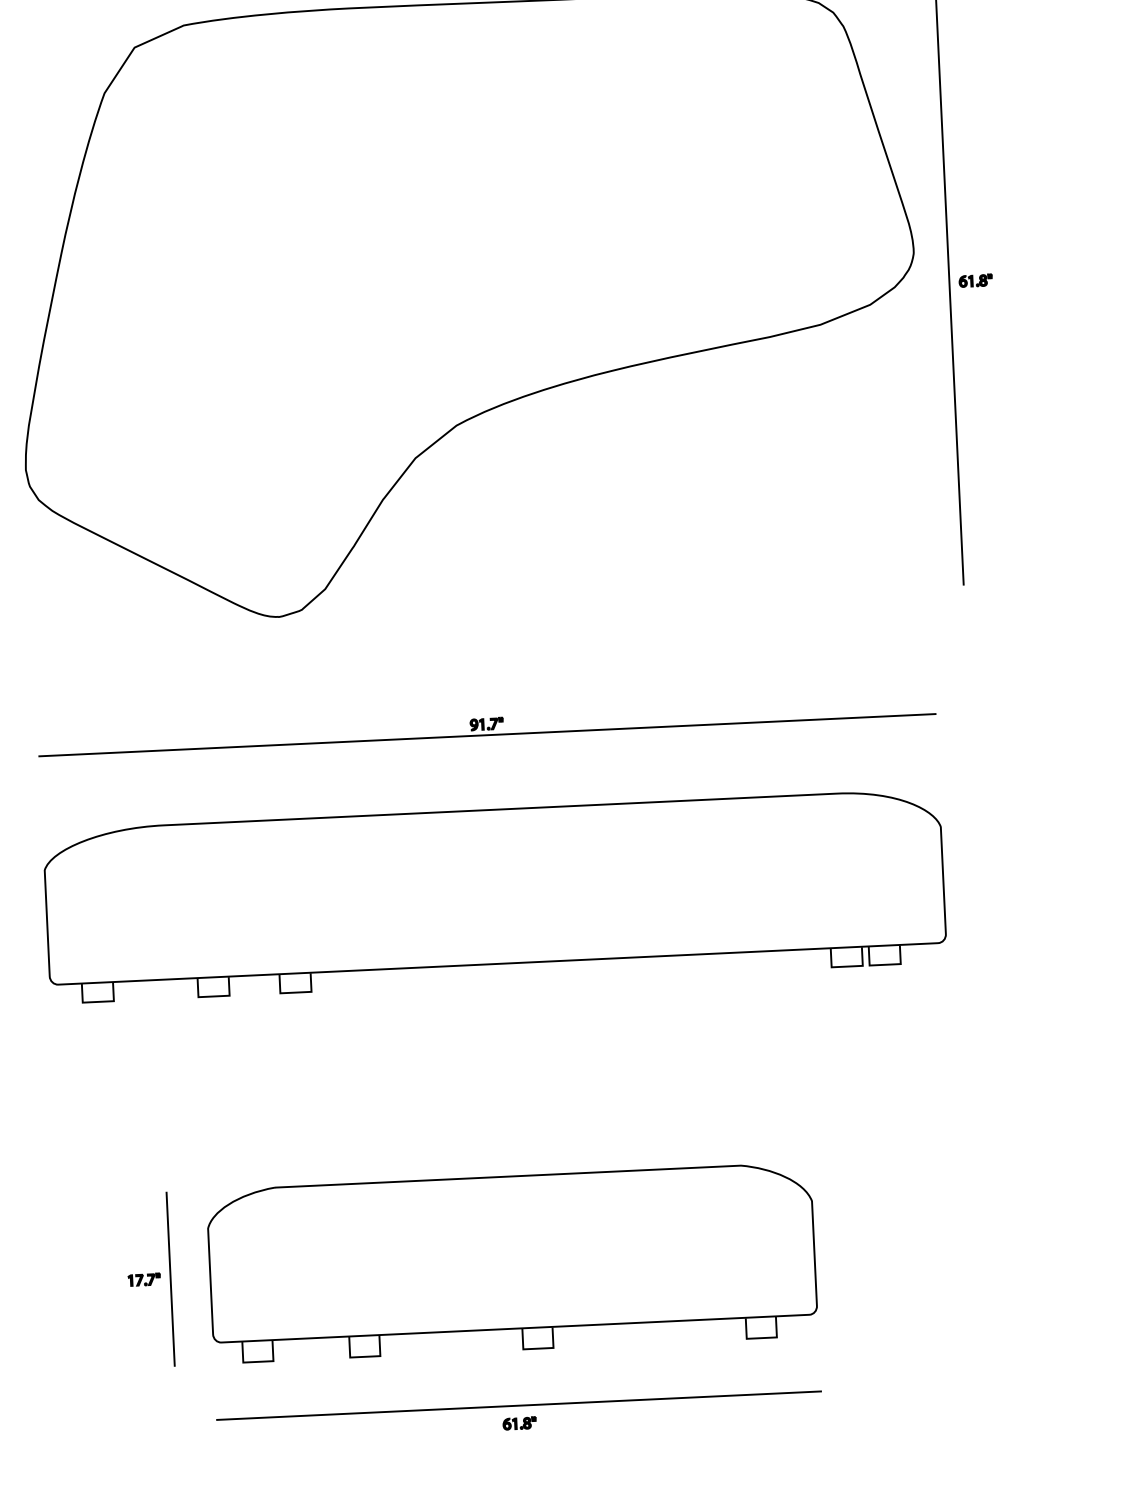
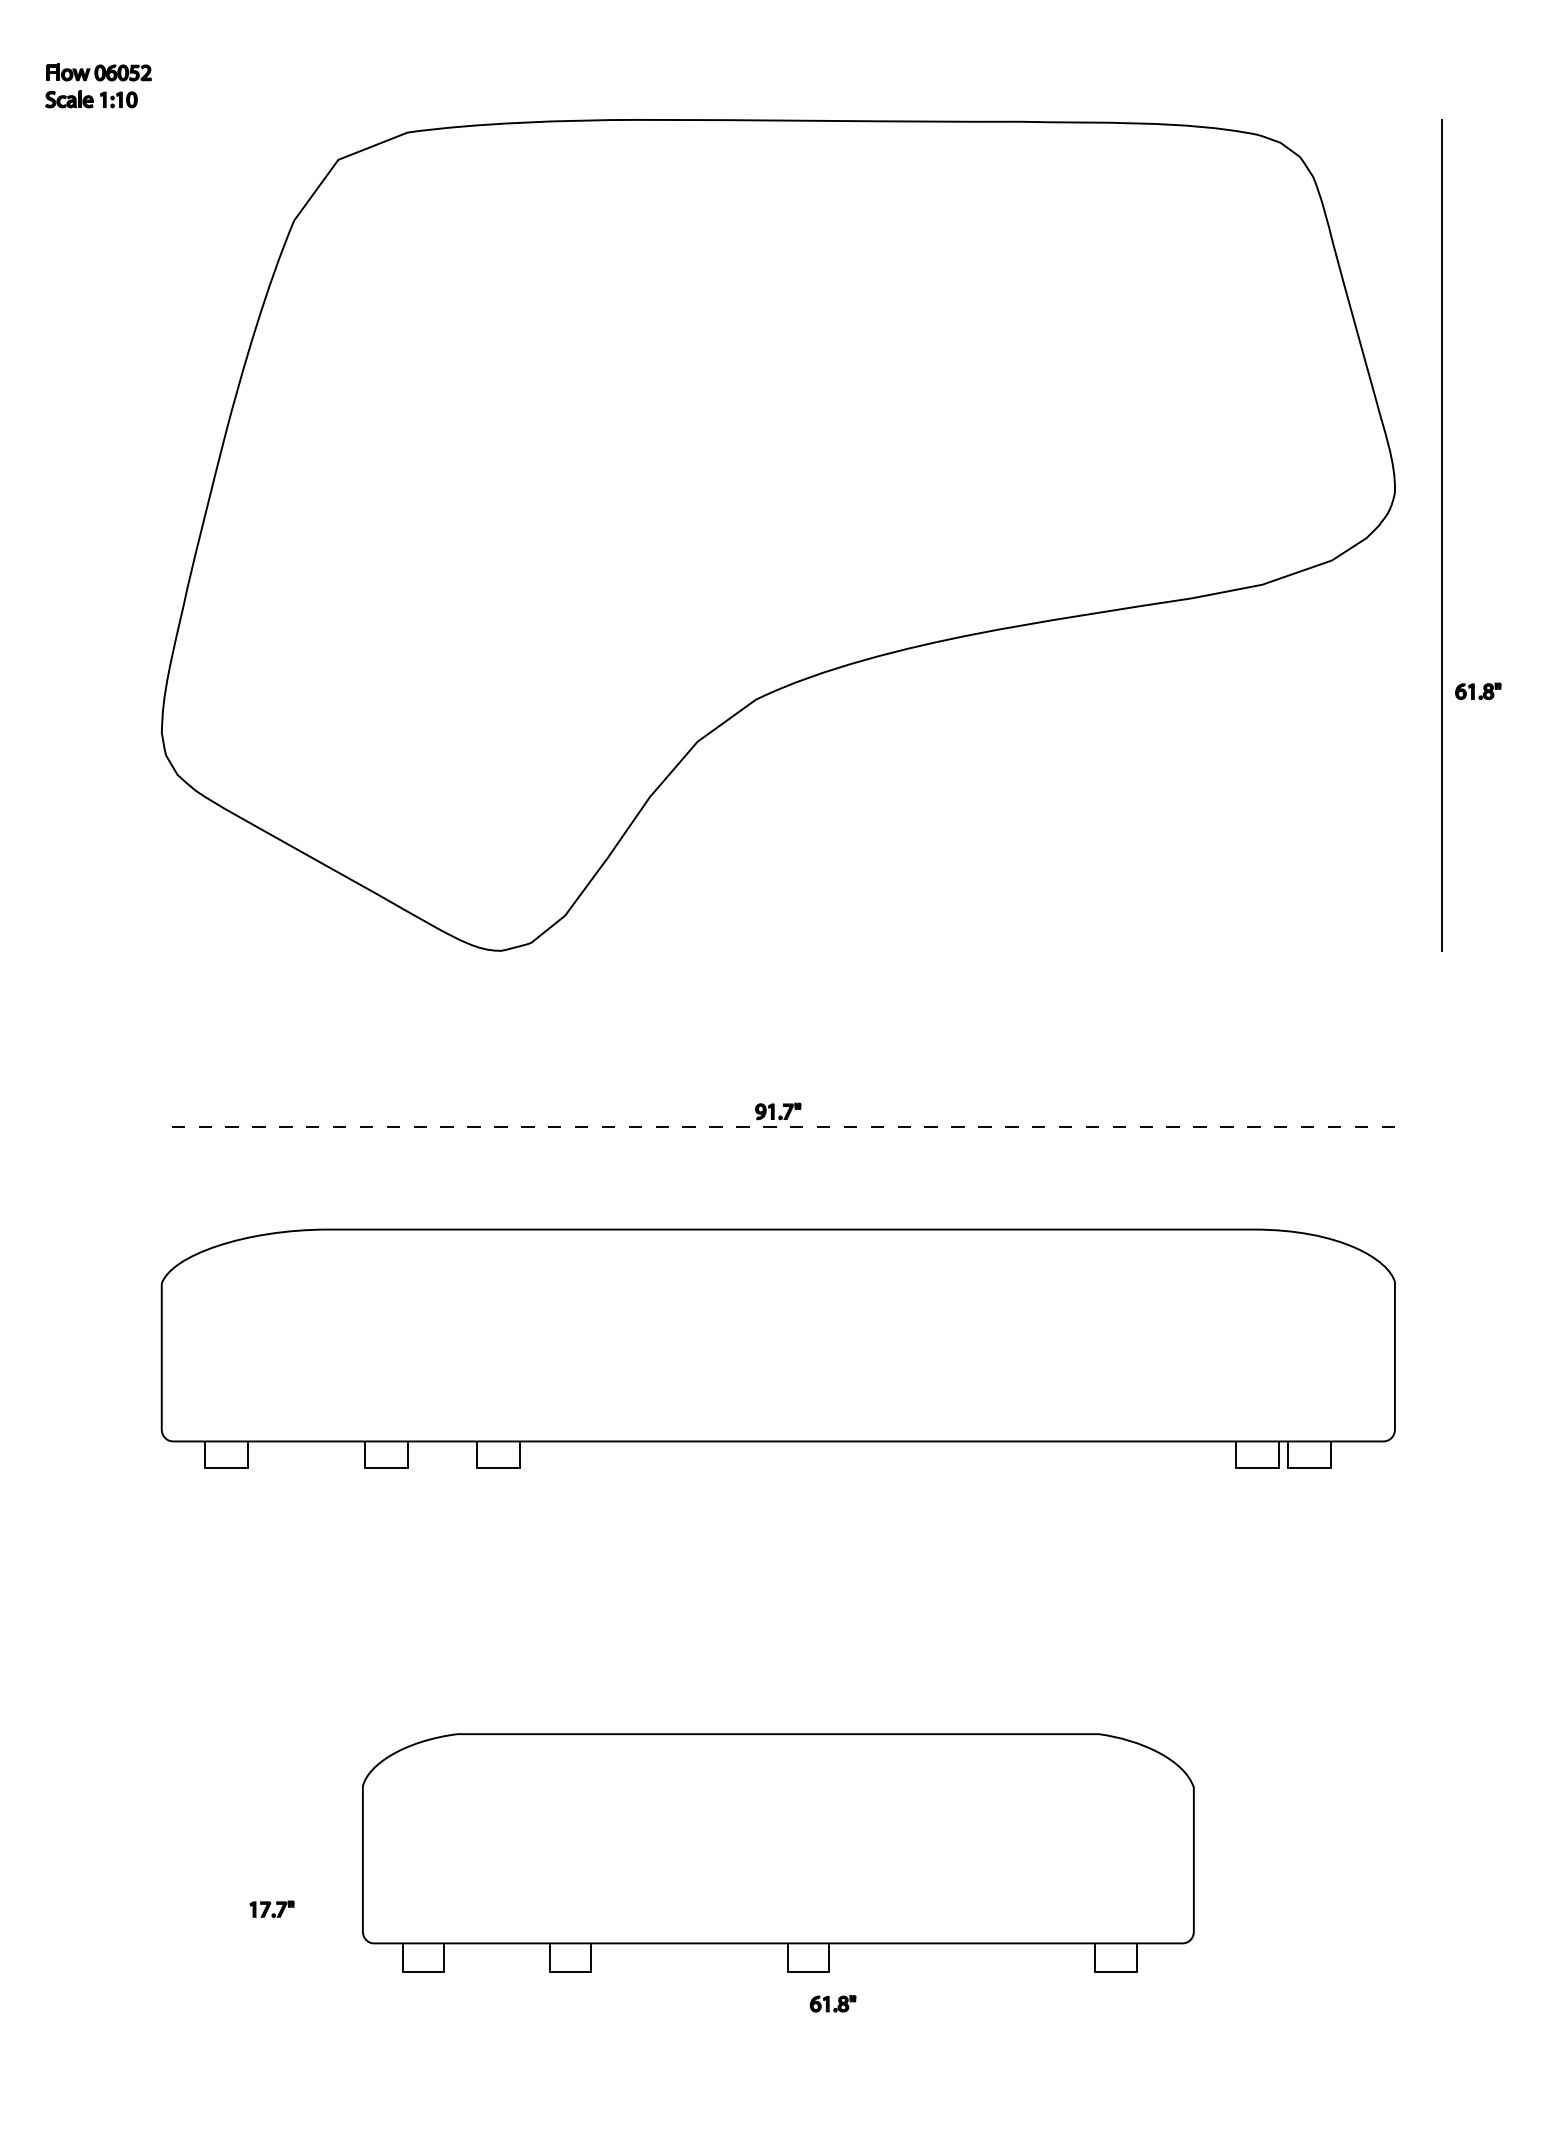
part: (975, 280) -> (1478, 690), moved
line: (487, 735) -> (778, 1126), solid -> dashed
part: (143, 1279) -> (271, 1908), moved
line: (170, 1279) -> (308, 1853), removed
line: (518, 1405) -> (777, 2049), removed
part: (519, 1423) -> (832, 2003), moved

